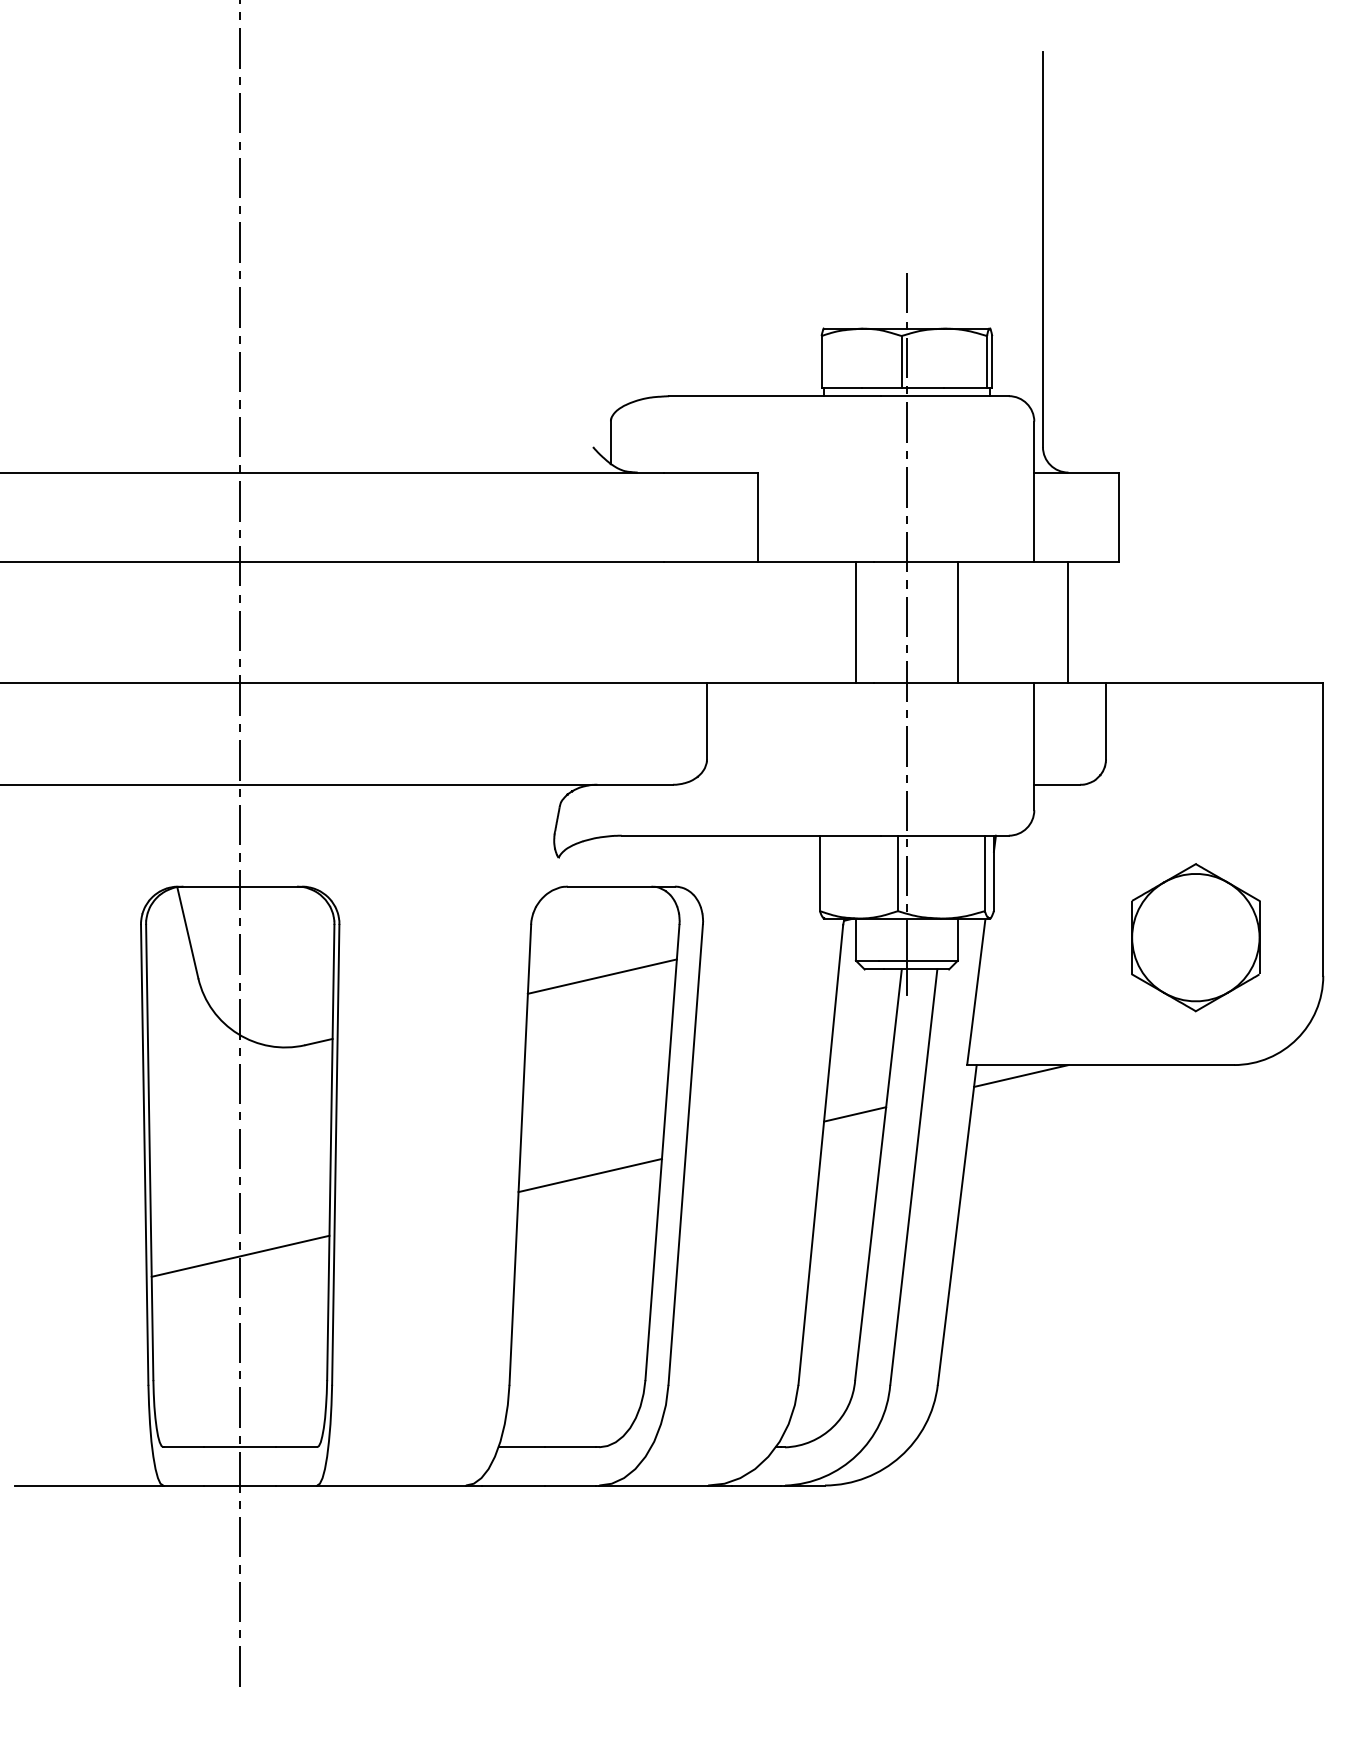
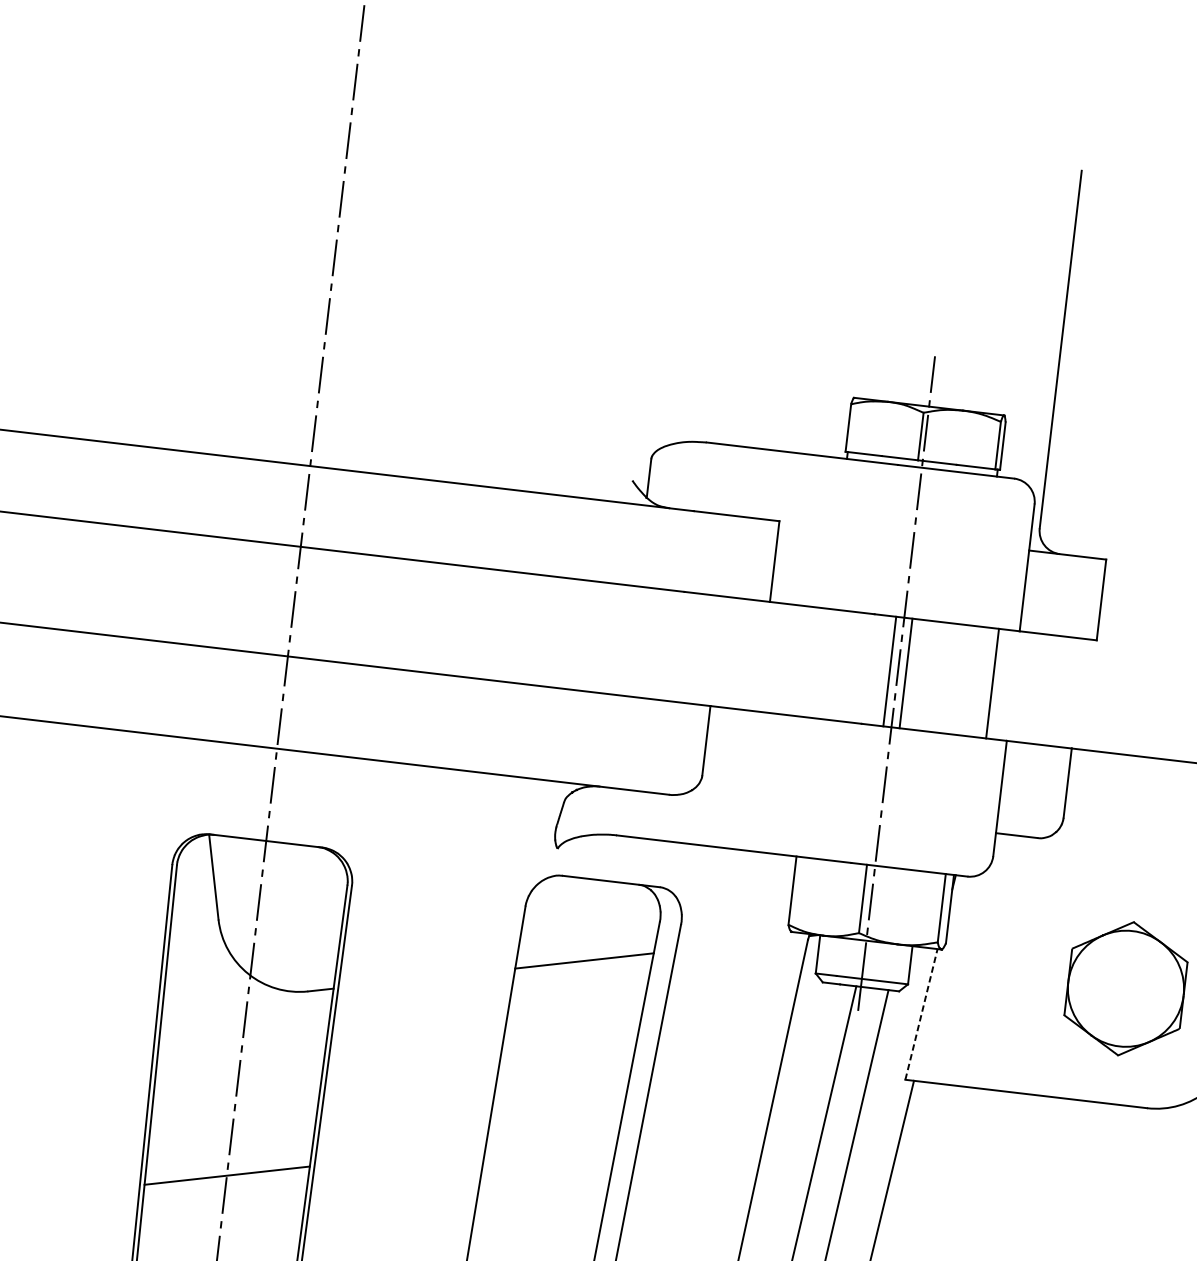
line: (855, 621) -> (889, 670), moved
line: (957, 621) -> (905, 672), moved
line: (1068, 621) -> (992, 682), moved
line: (976, 992) -> (921, 1015), solid -> dashed
line: (1021, 1075) -> (953, 1095), removed
line: (855, 1114) -> (799, 1112), removed
line: (590, 1175) -> (552, 1139), removed

